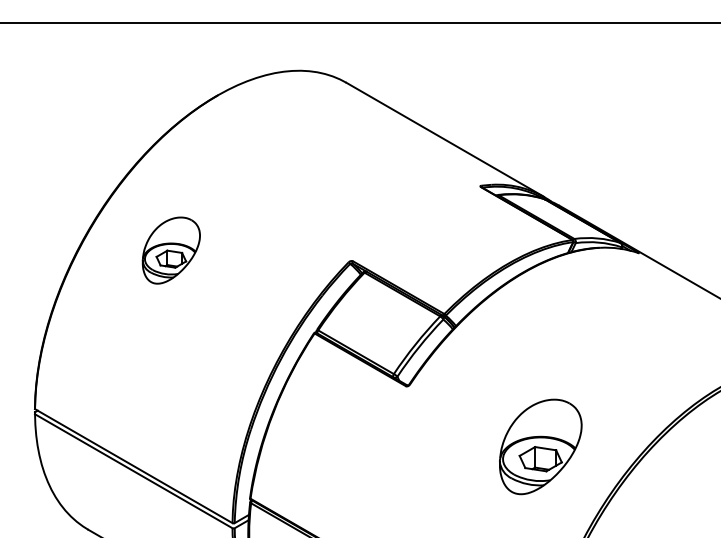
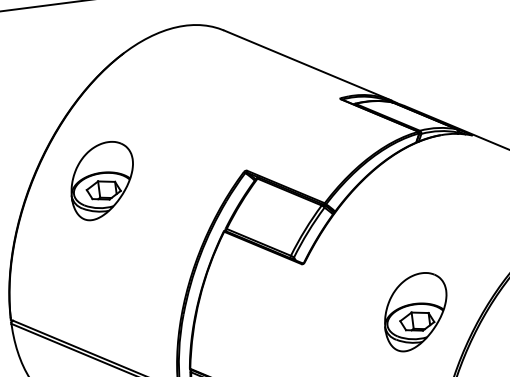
part: (171, 250) -> (102, 180), size x1.43
part: (540, 446) -> (415, 311), moved

